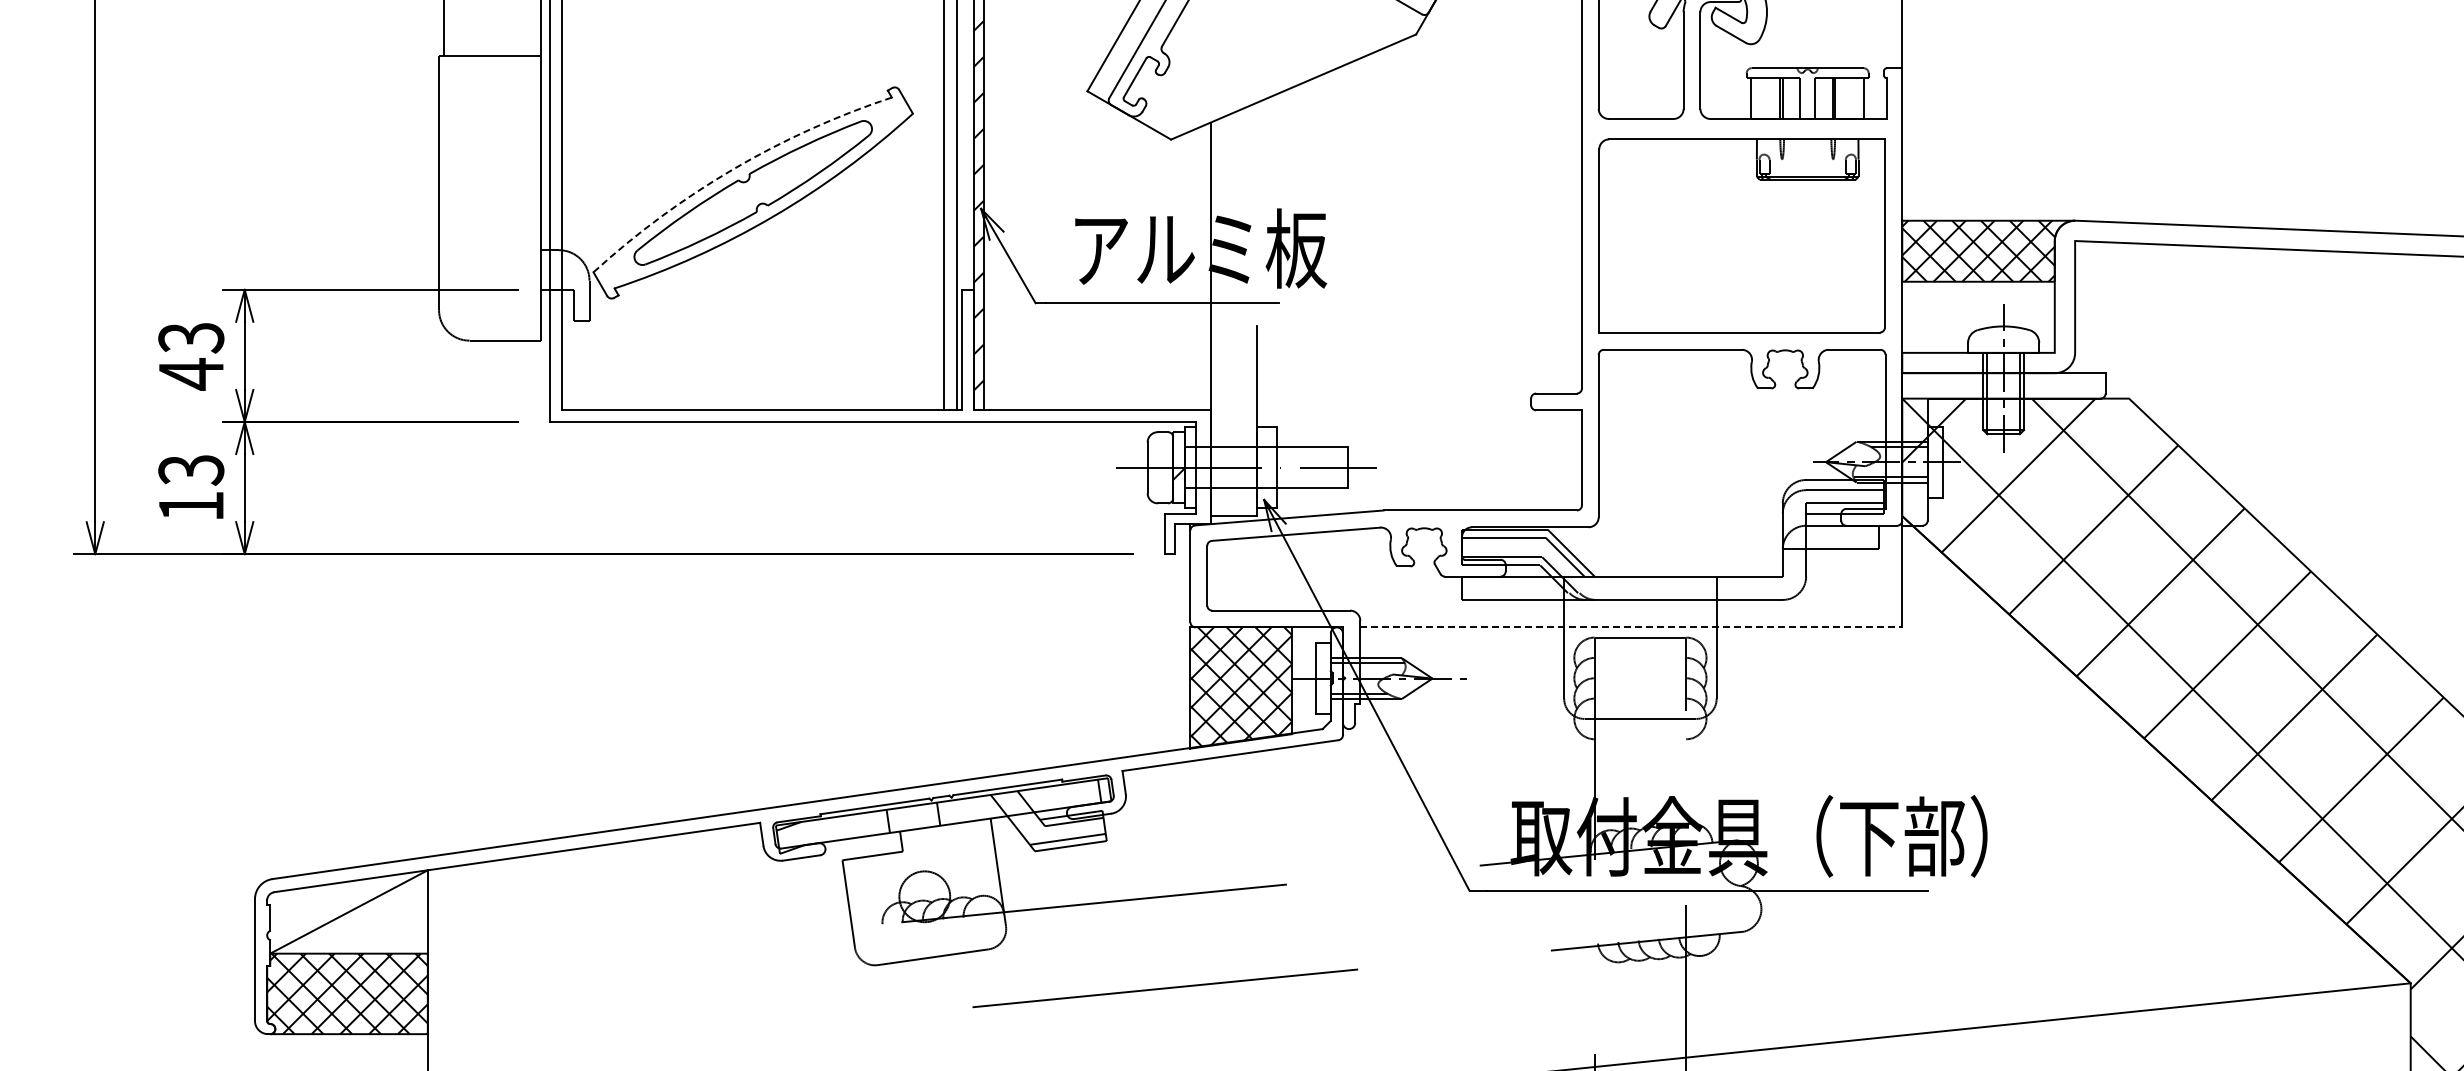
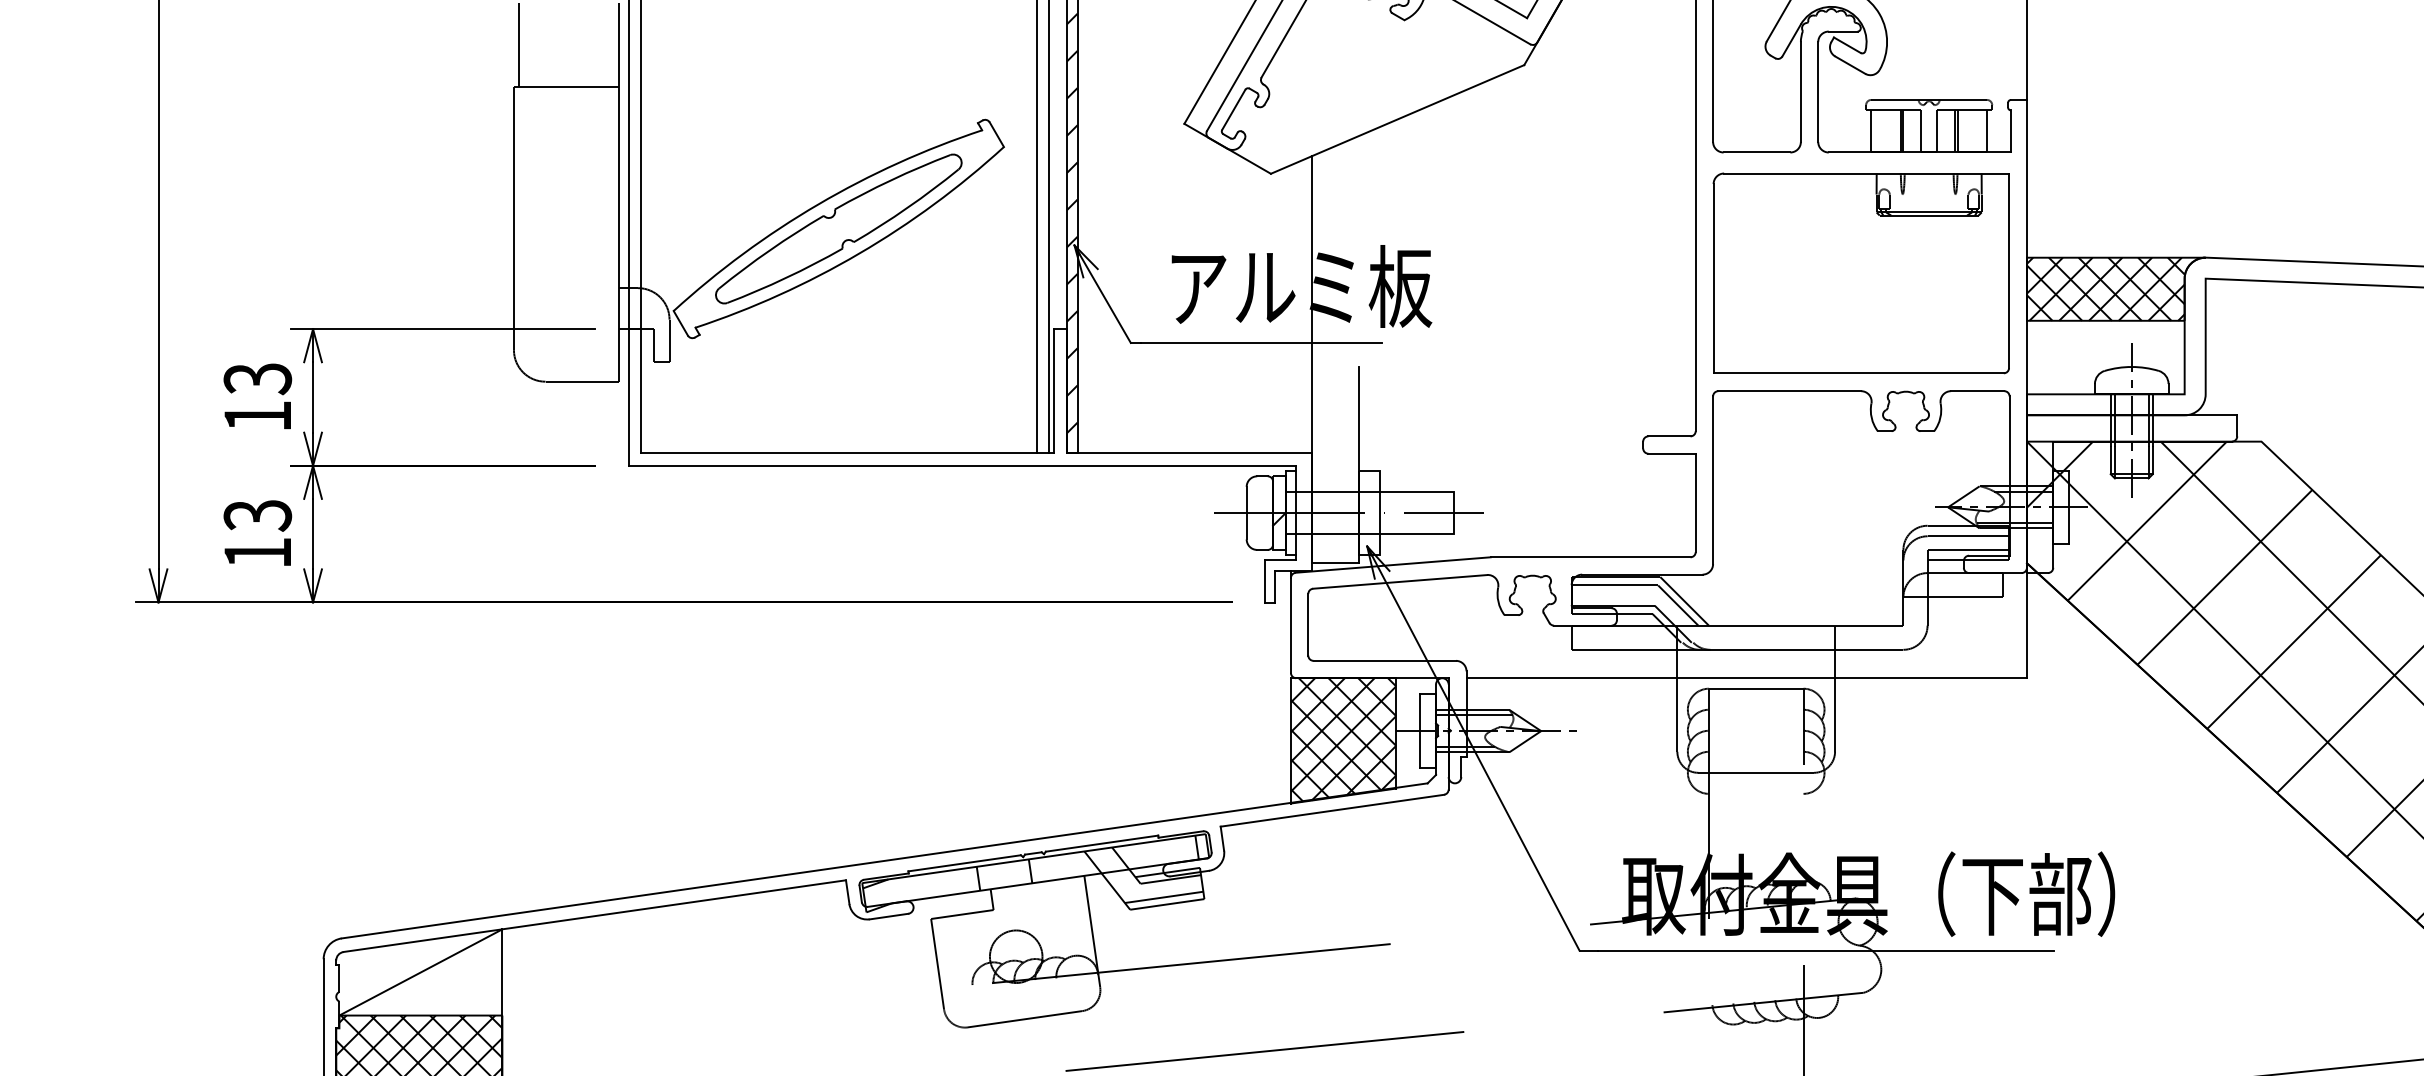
arc: (733, 169) -> (818, 204), dashed -> solid
text: (191, 374) -> (258, 416), 43 -> 13
line: (1631, 627) -> (1746, 678), dashed -> solid

